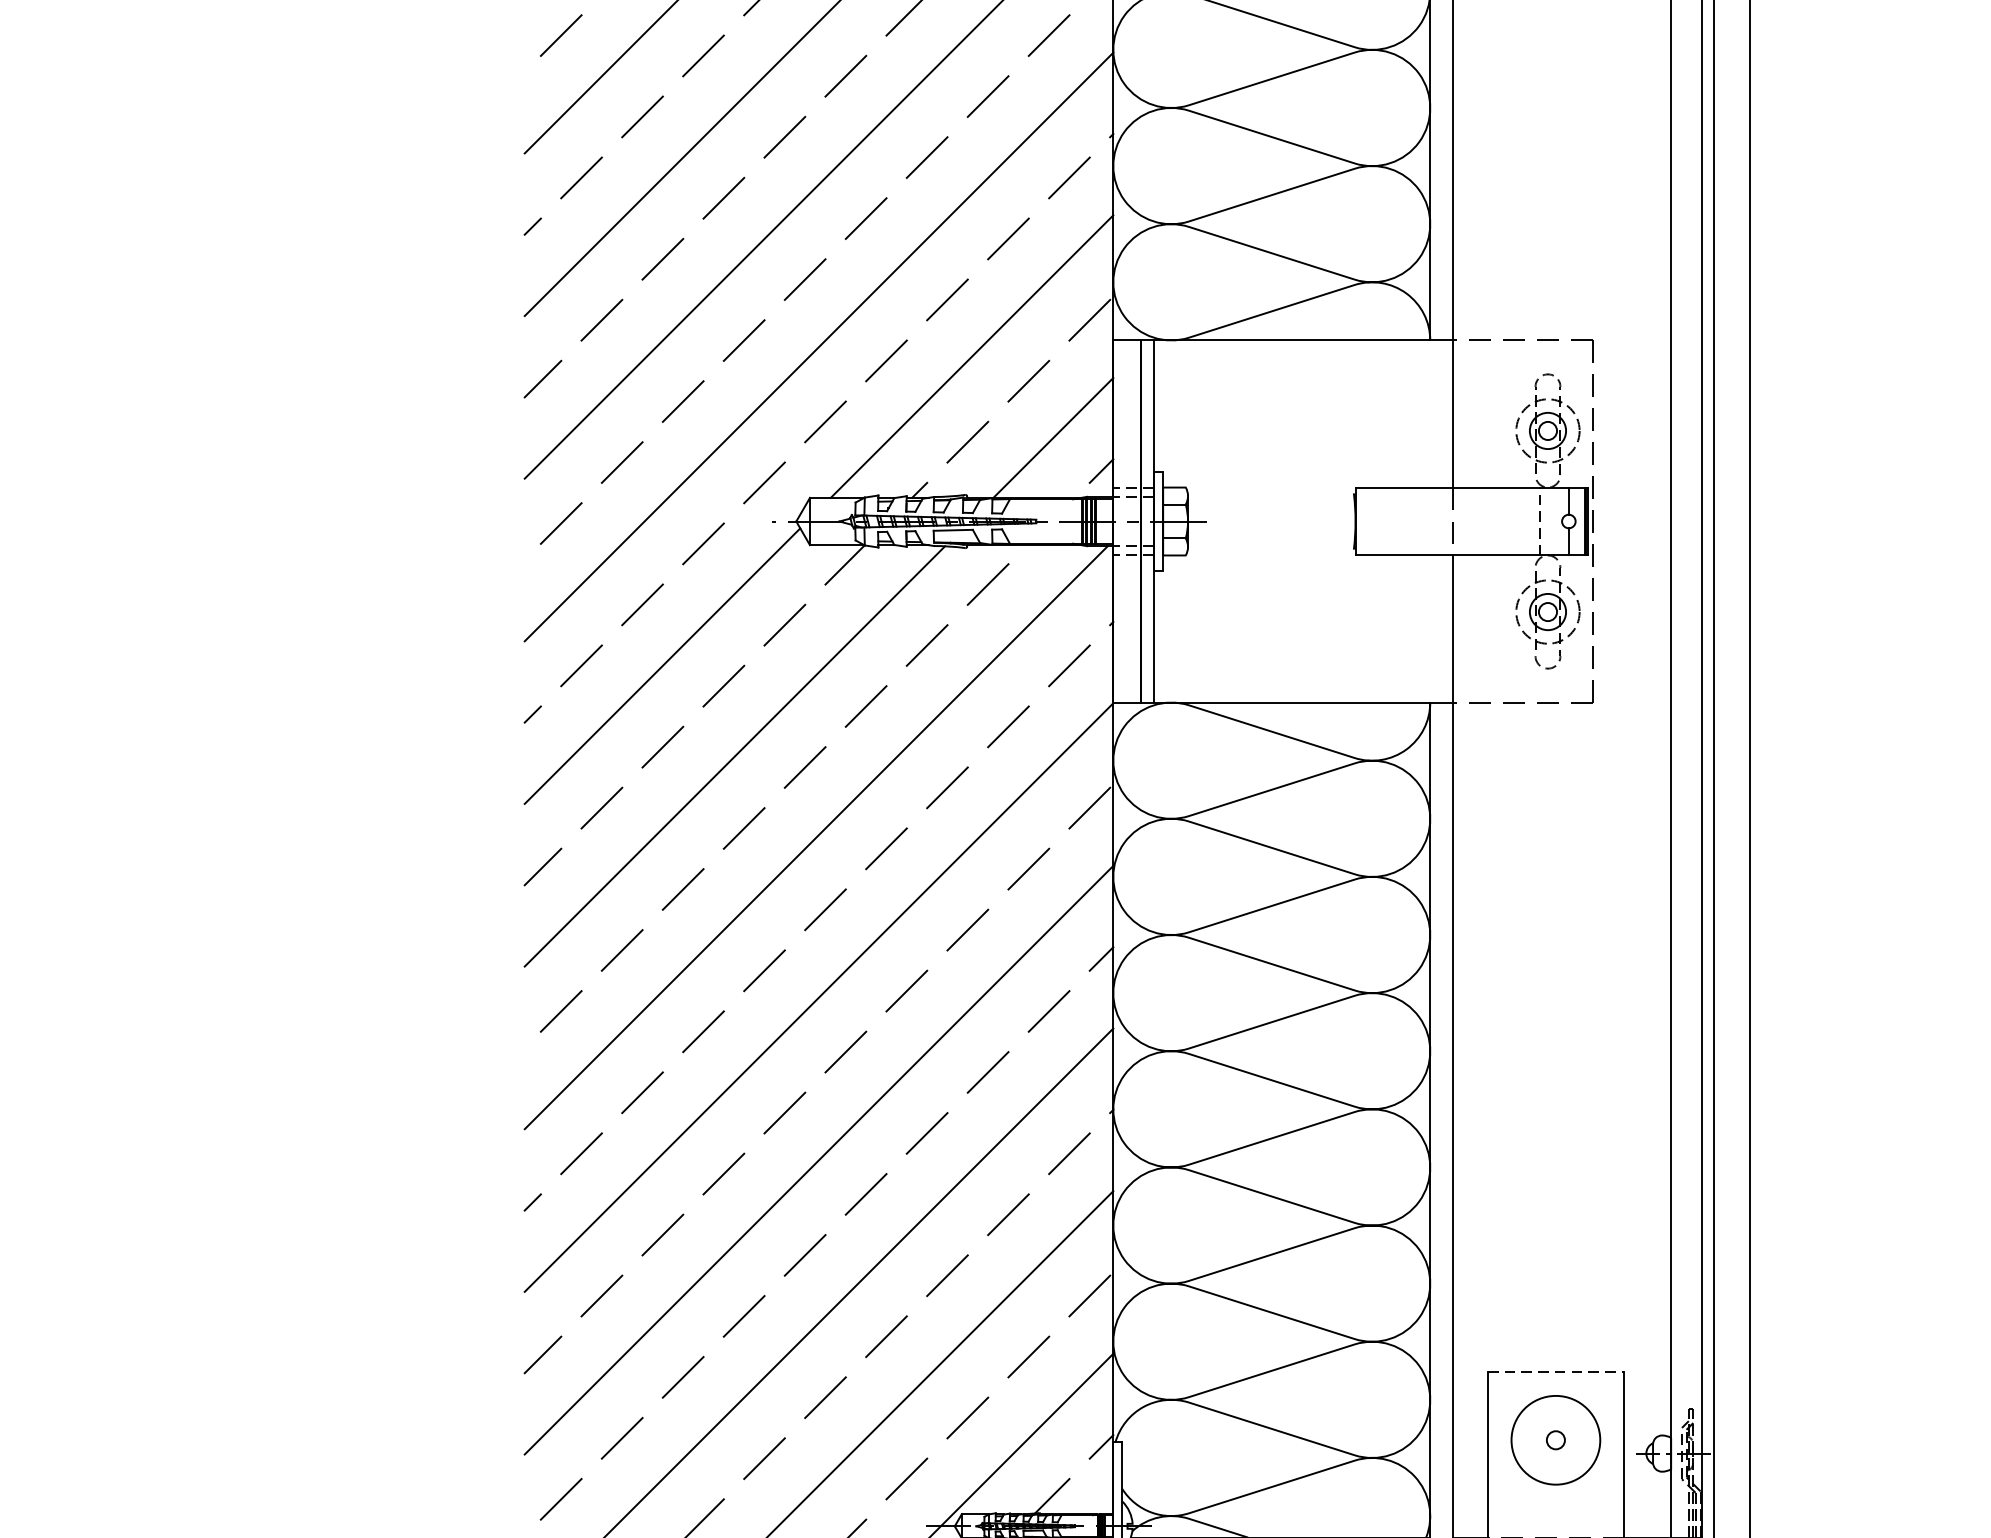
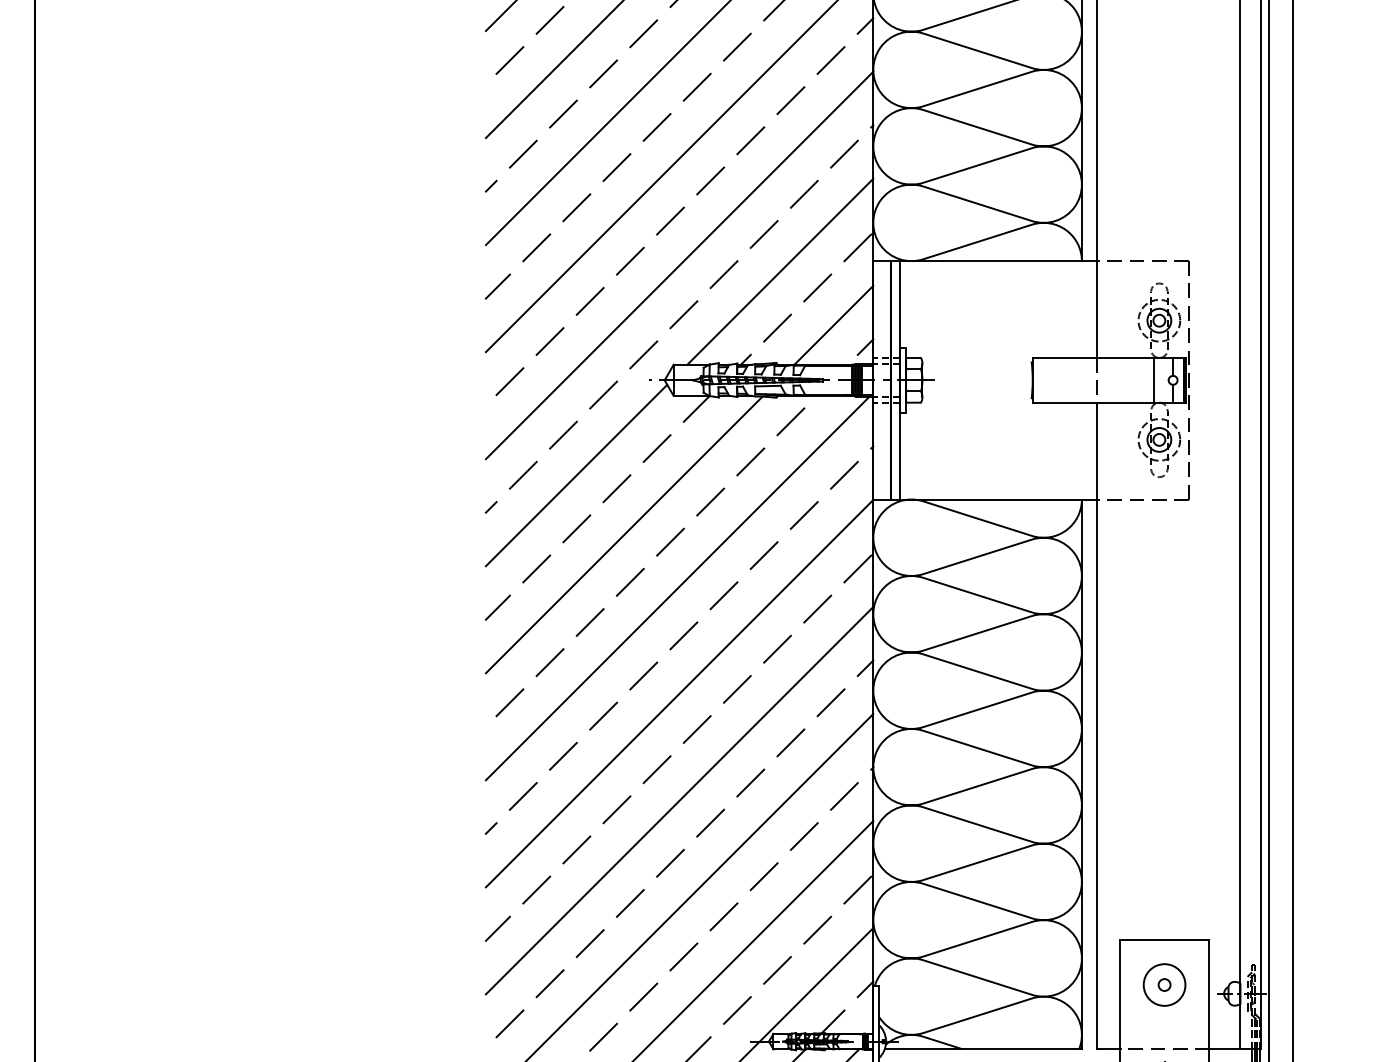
line: (1540, 520) -> (1154, 379), dashed -> solid
line: (1555, 1372) -> (1164, 940), dashed -> solid
circle: (1555, 1439) -> (1164, 984), size x0.71

